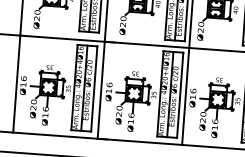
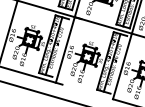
line: (94, 88) -> (60, 47), removed
line: (180, 94) -> (119, 64), removed
line: (139, 141) -> (84, 90), removed

